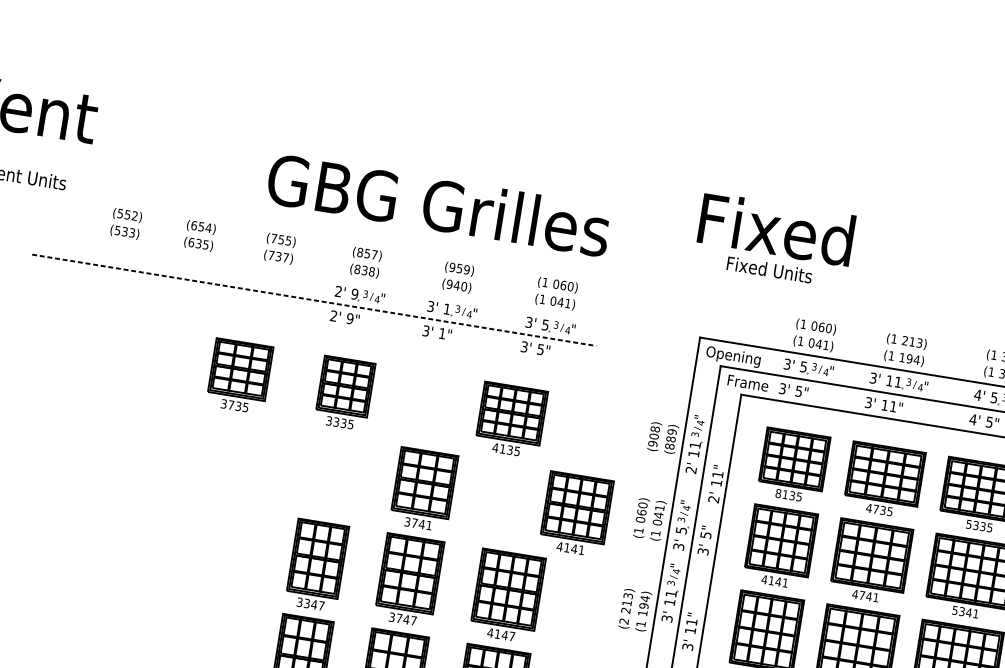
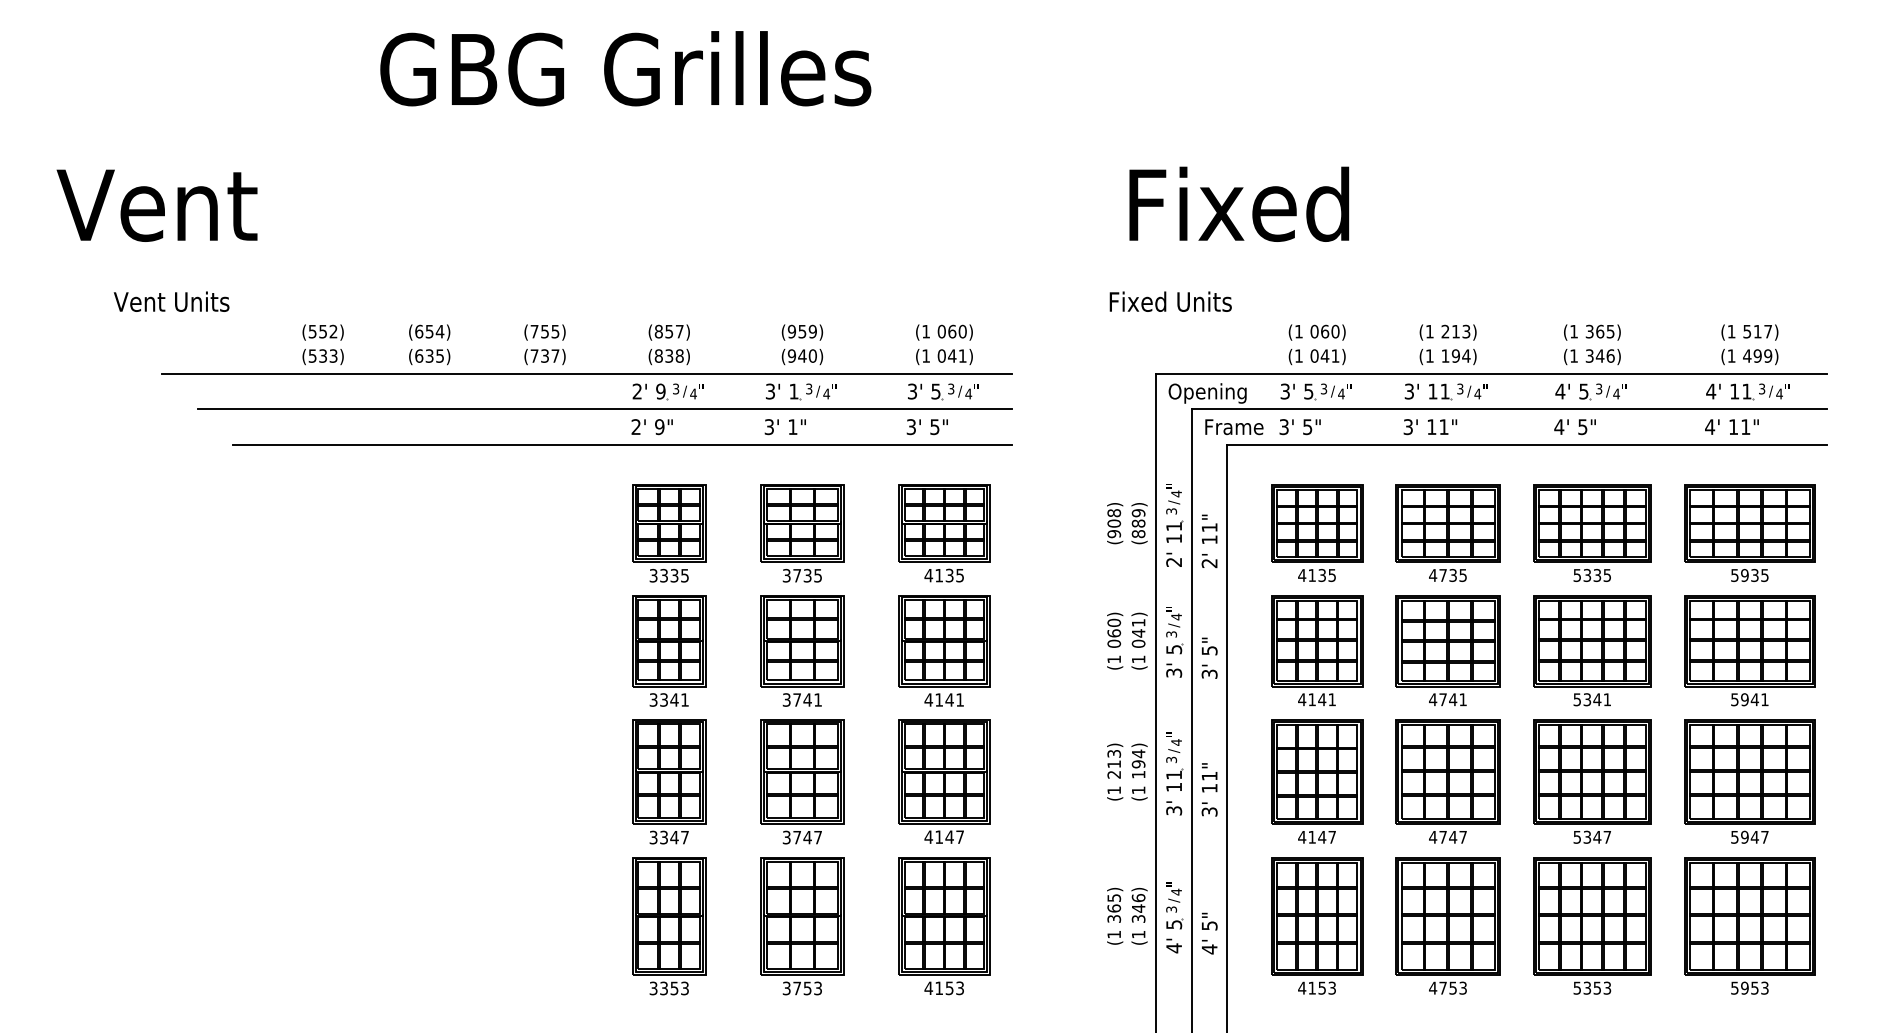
text: (438, 204) -> (625, 68), moved
text: (769, 269) -> (1170, 301), moved
line: (306, 273) -> (587, 373), added
line: (314, 300) -> (605, 409), dashed -> solid
line: (322, 326) -> (622, 444), added
part: (239, 376) -> (802, 533), moved
part: (511, 420) -> (944, 533), moved
part: (331, 474) -> (669, 650), added
text: (716, 484) -> (1209, 541), moved
text: (778, 493) -> (1302, 575), 8135 -> 4135
part: (576, 514) -> (944, 650), moved
part: (671, 592) -> (1174, 773), moved
text: (623, 621) -> (1113, 790), (2 -> (1

